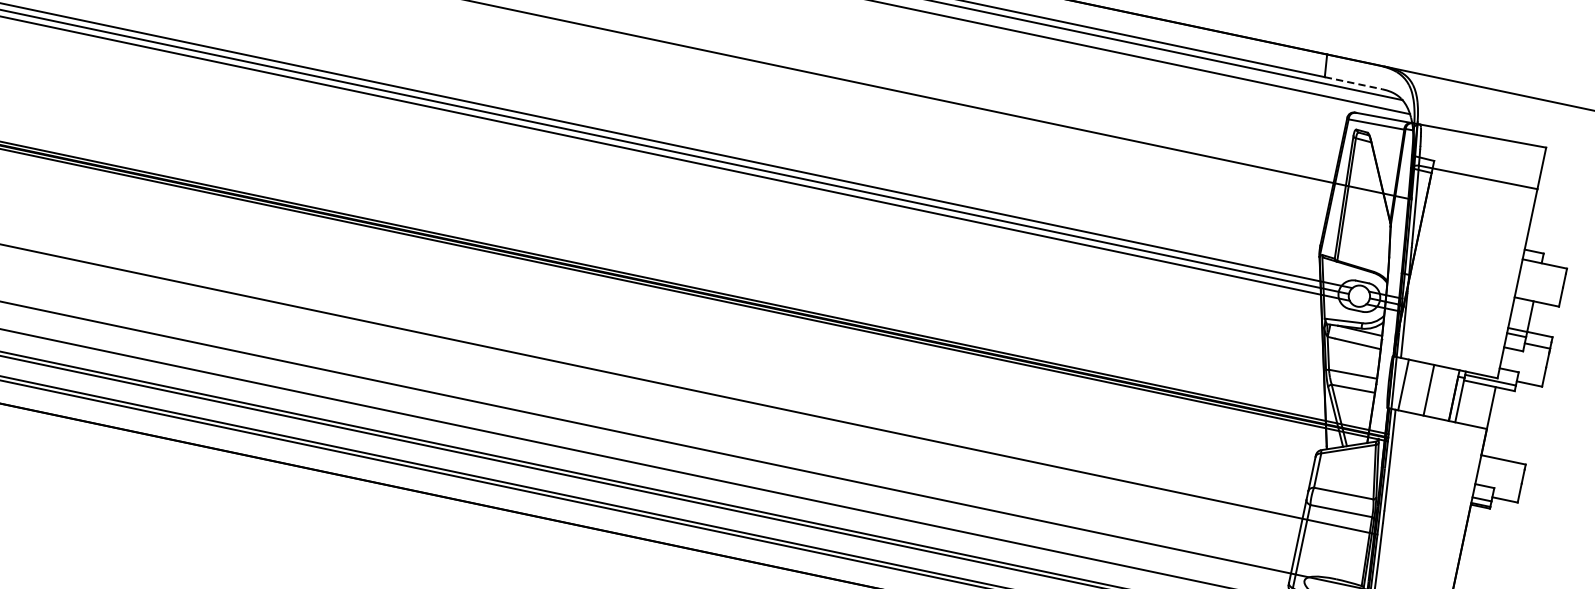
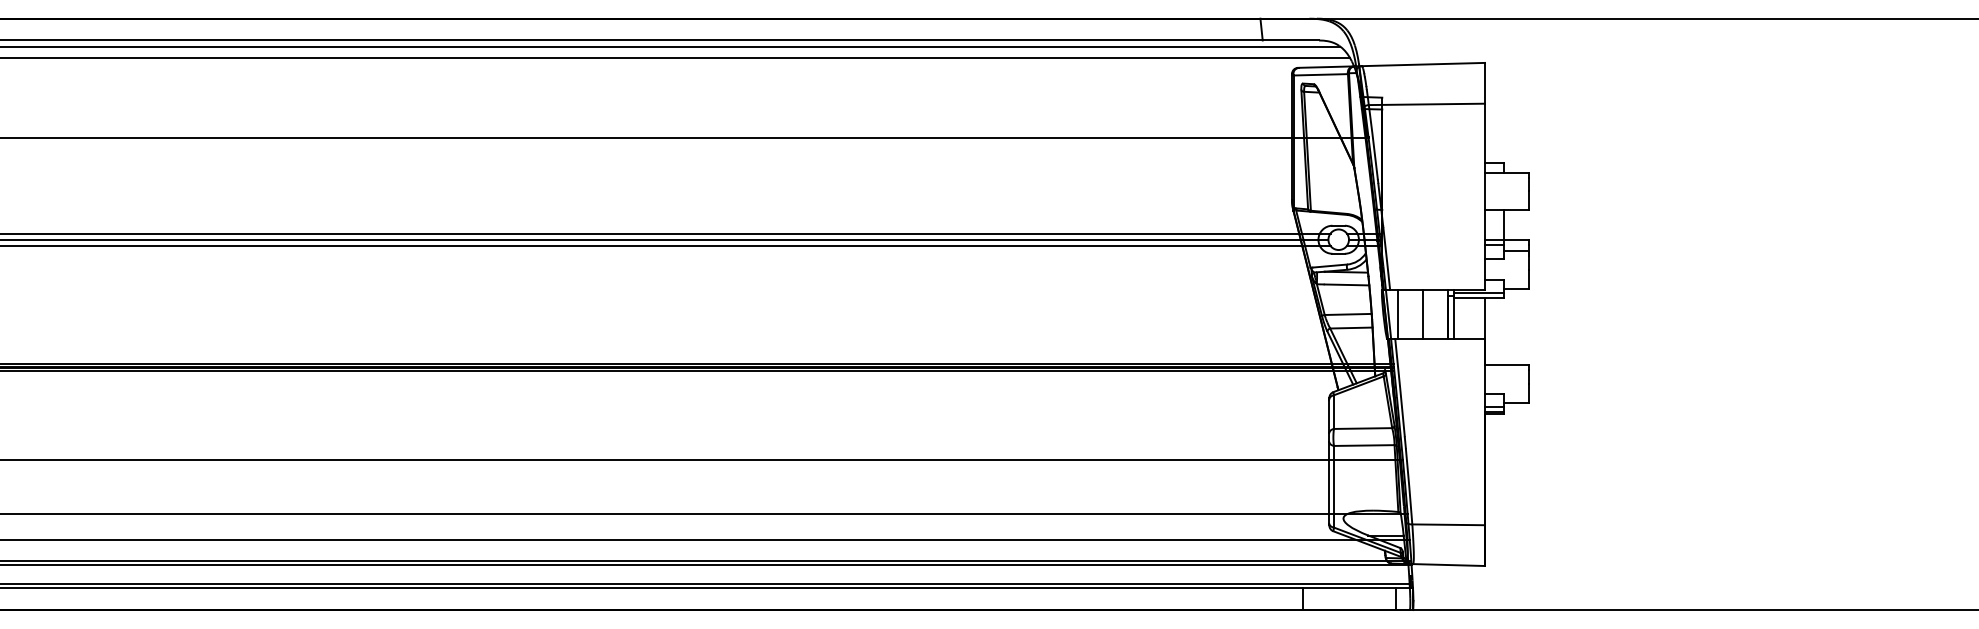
line: (1354, 83) -> (1291, 40), dashed -> solid

